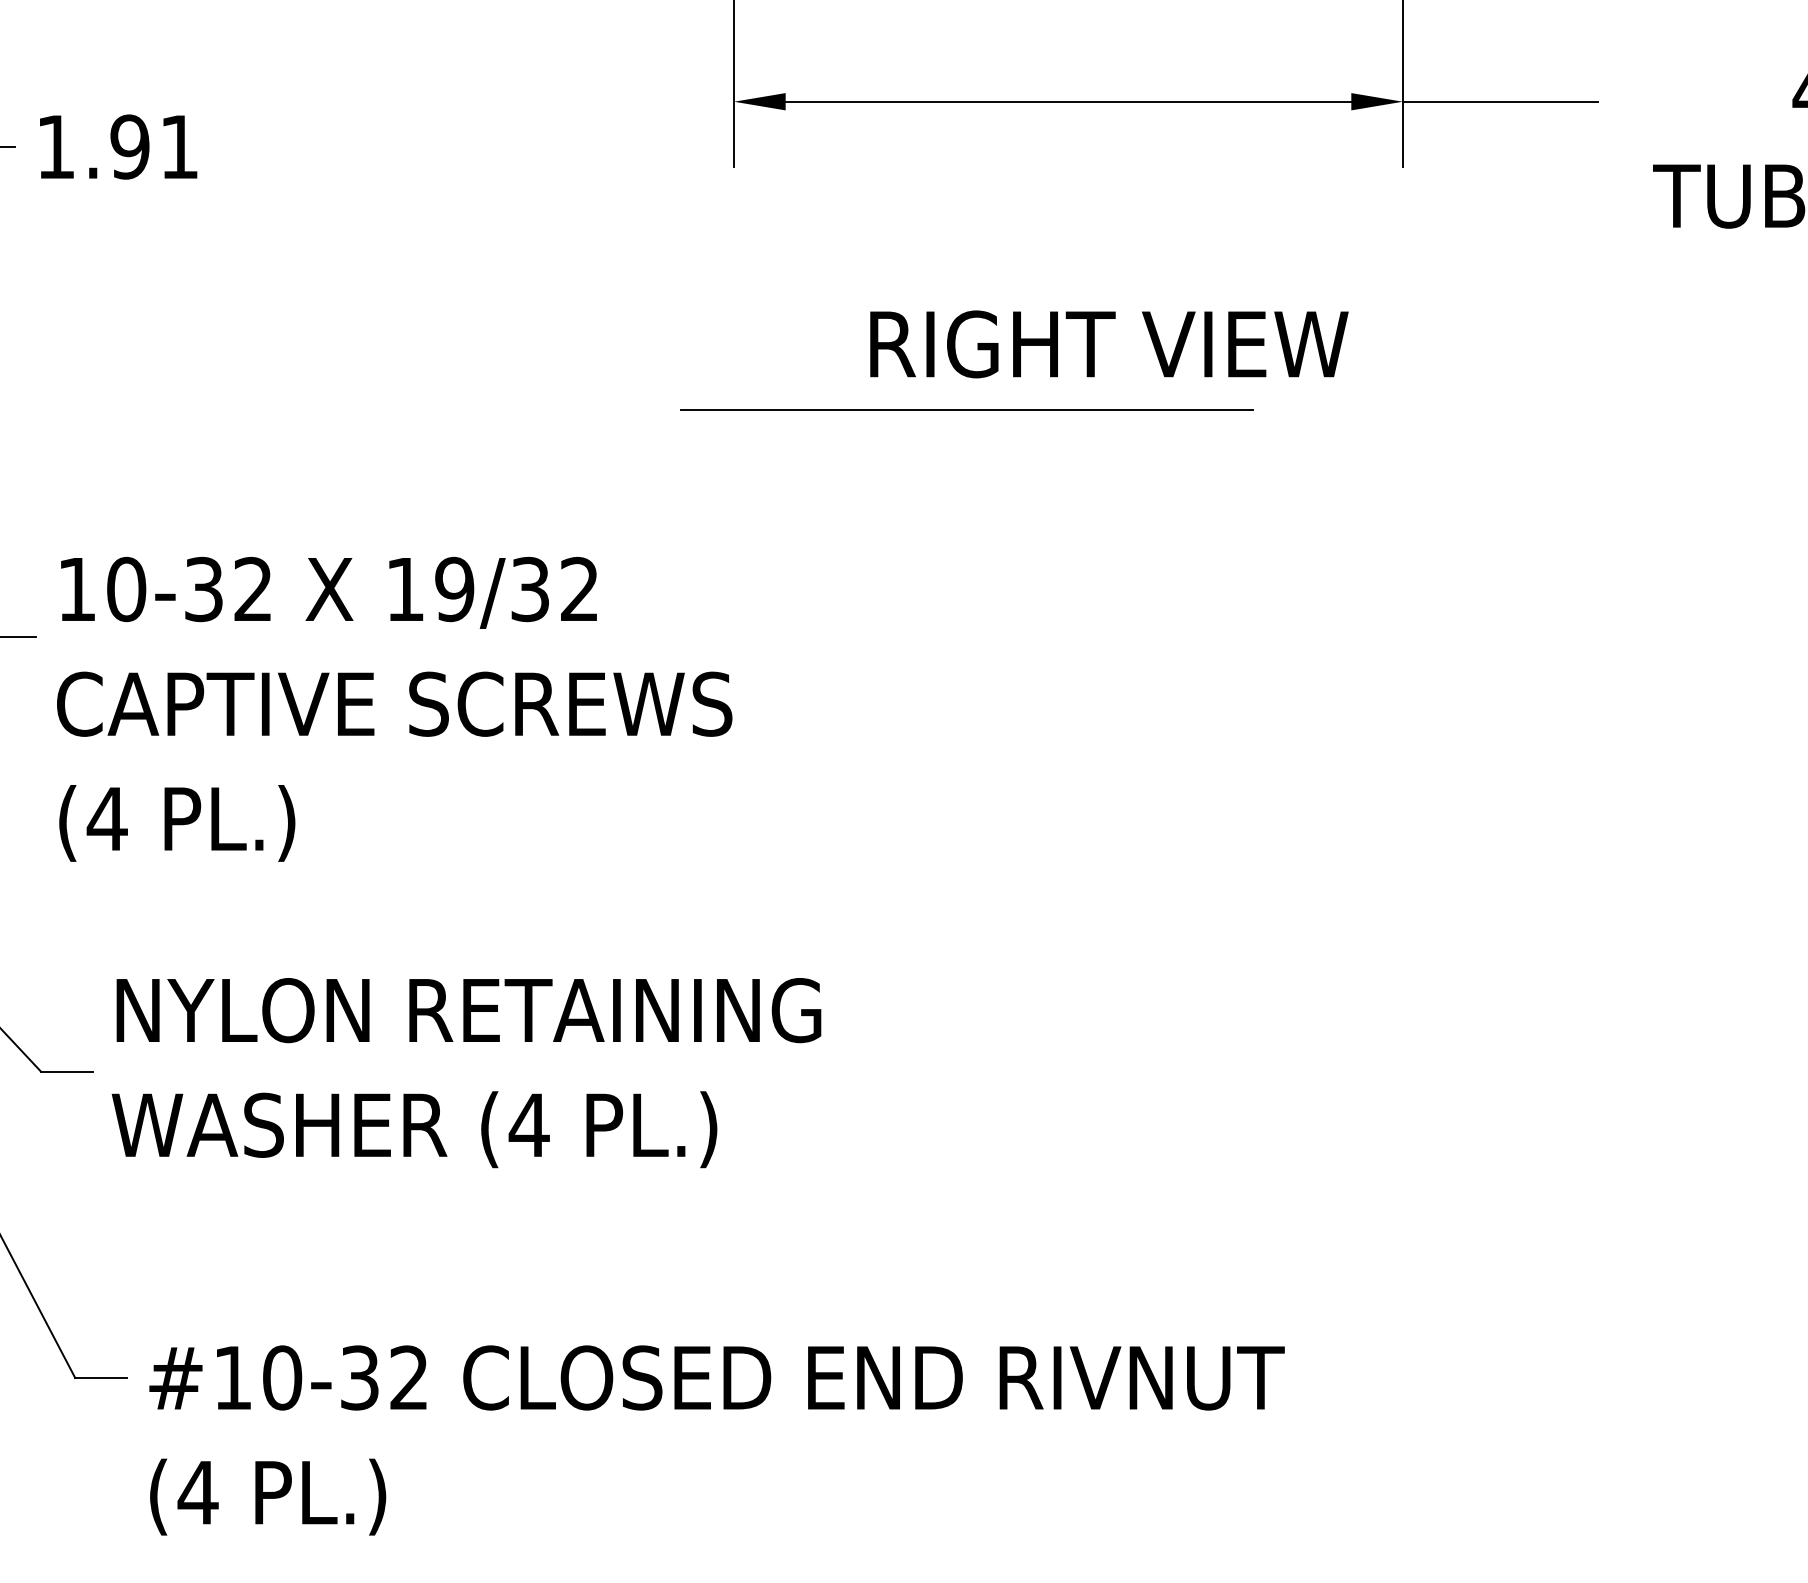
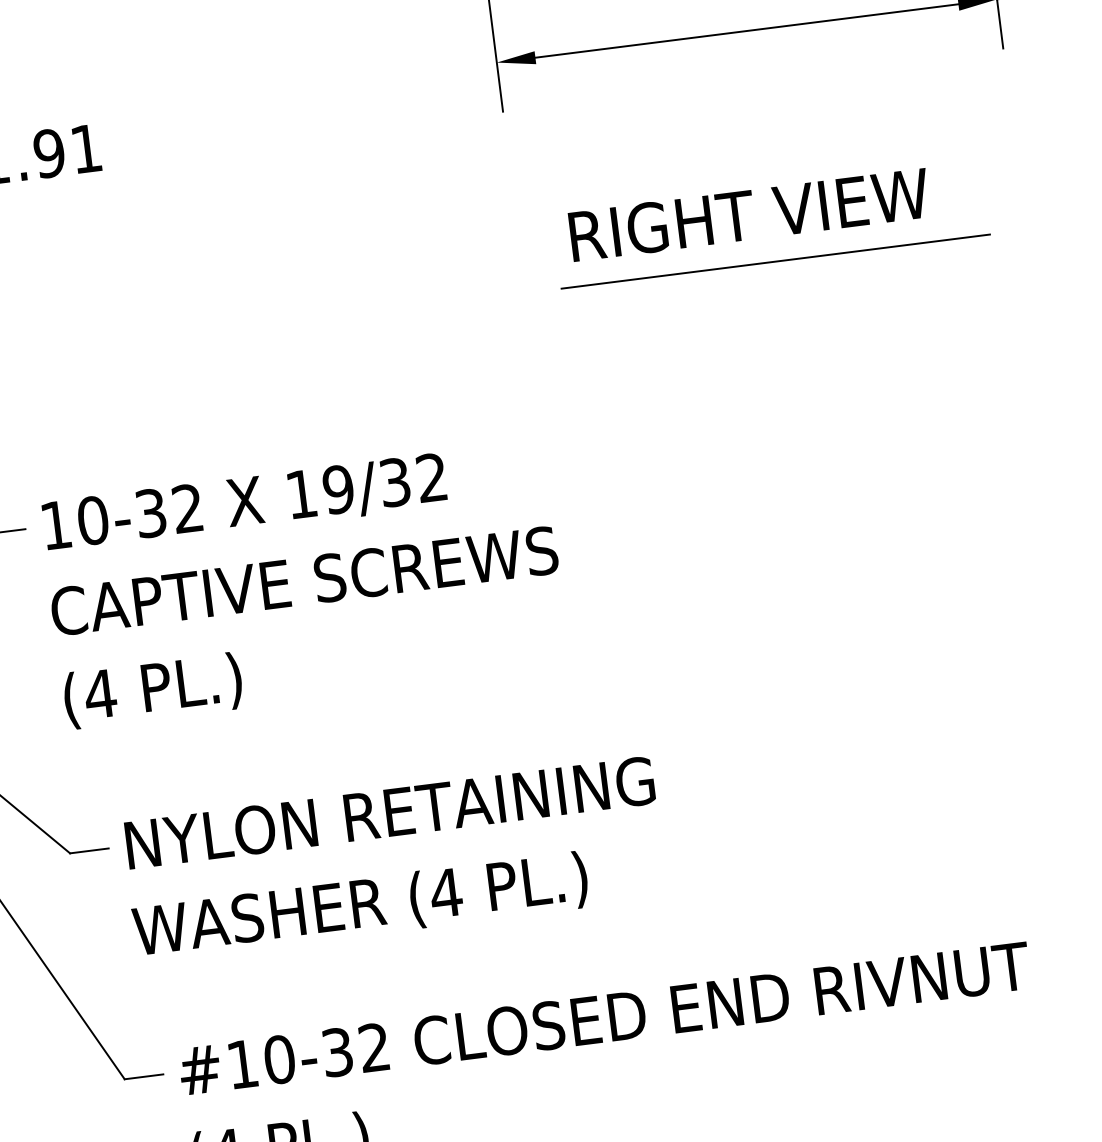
text: (1109, 344) -> (749, 215), moved
line: (966, 409) -> (775, 261), moved
text: (394, 708) -> (304, 584), moved
text: (466, 1073) -> (394, 860), moved

